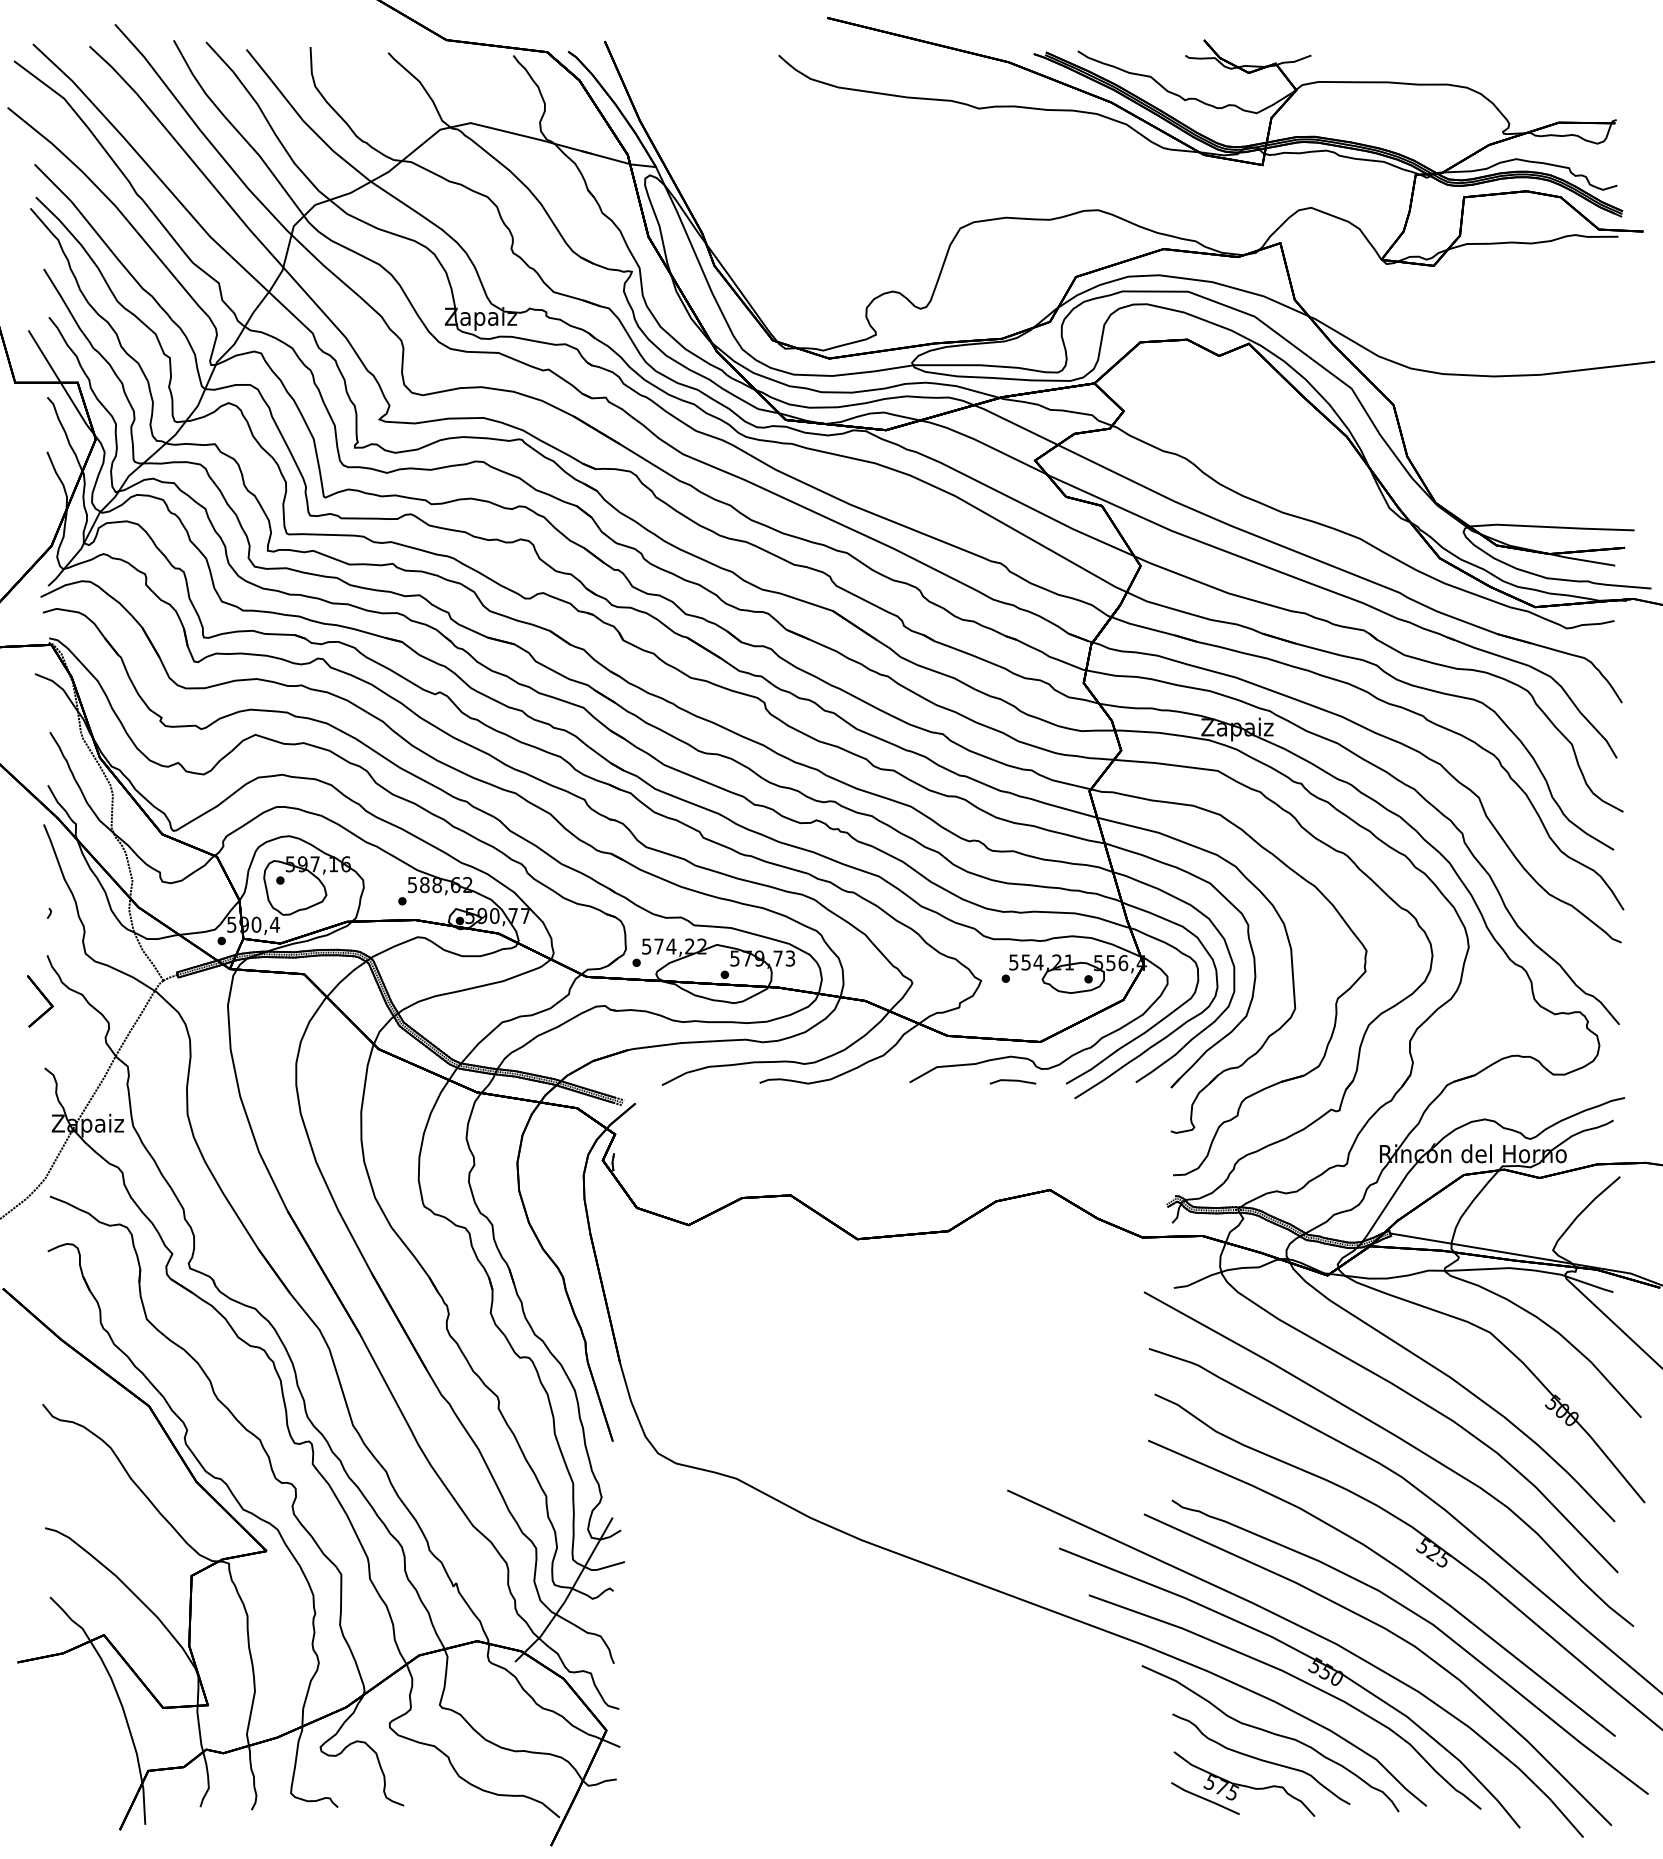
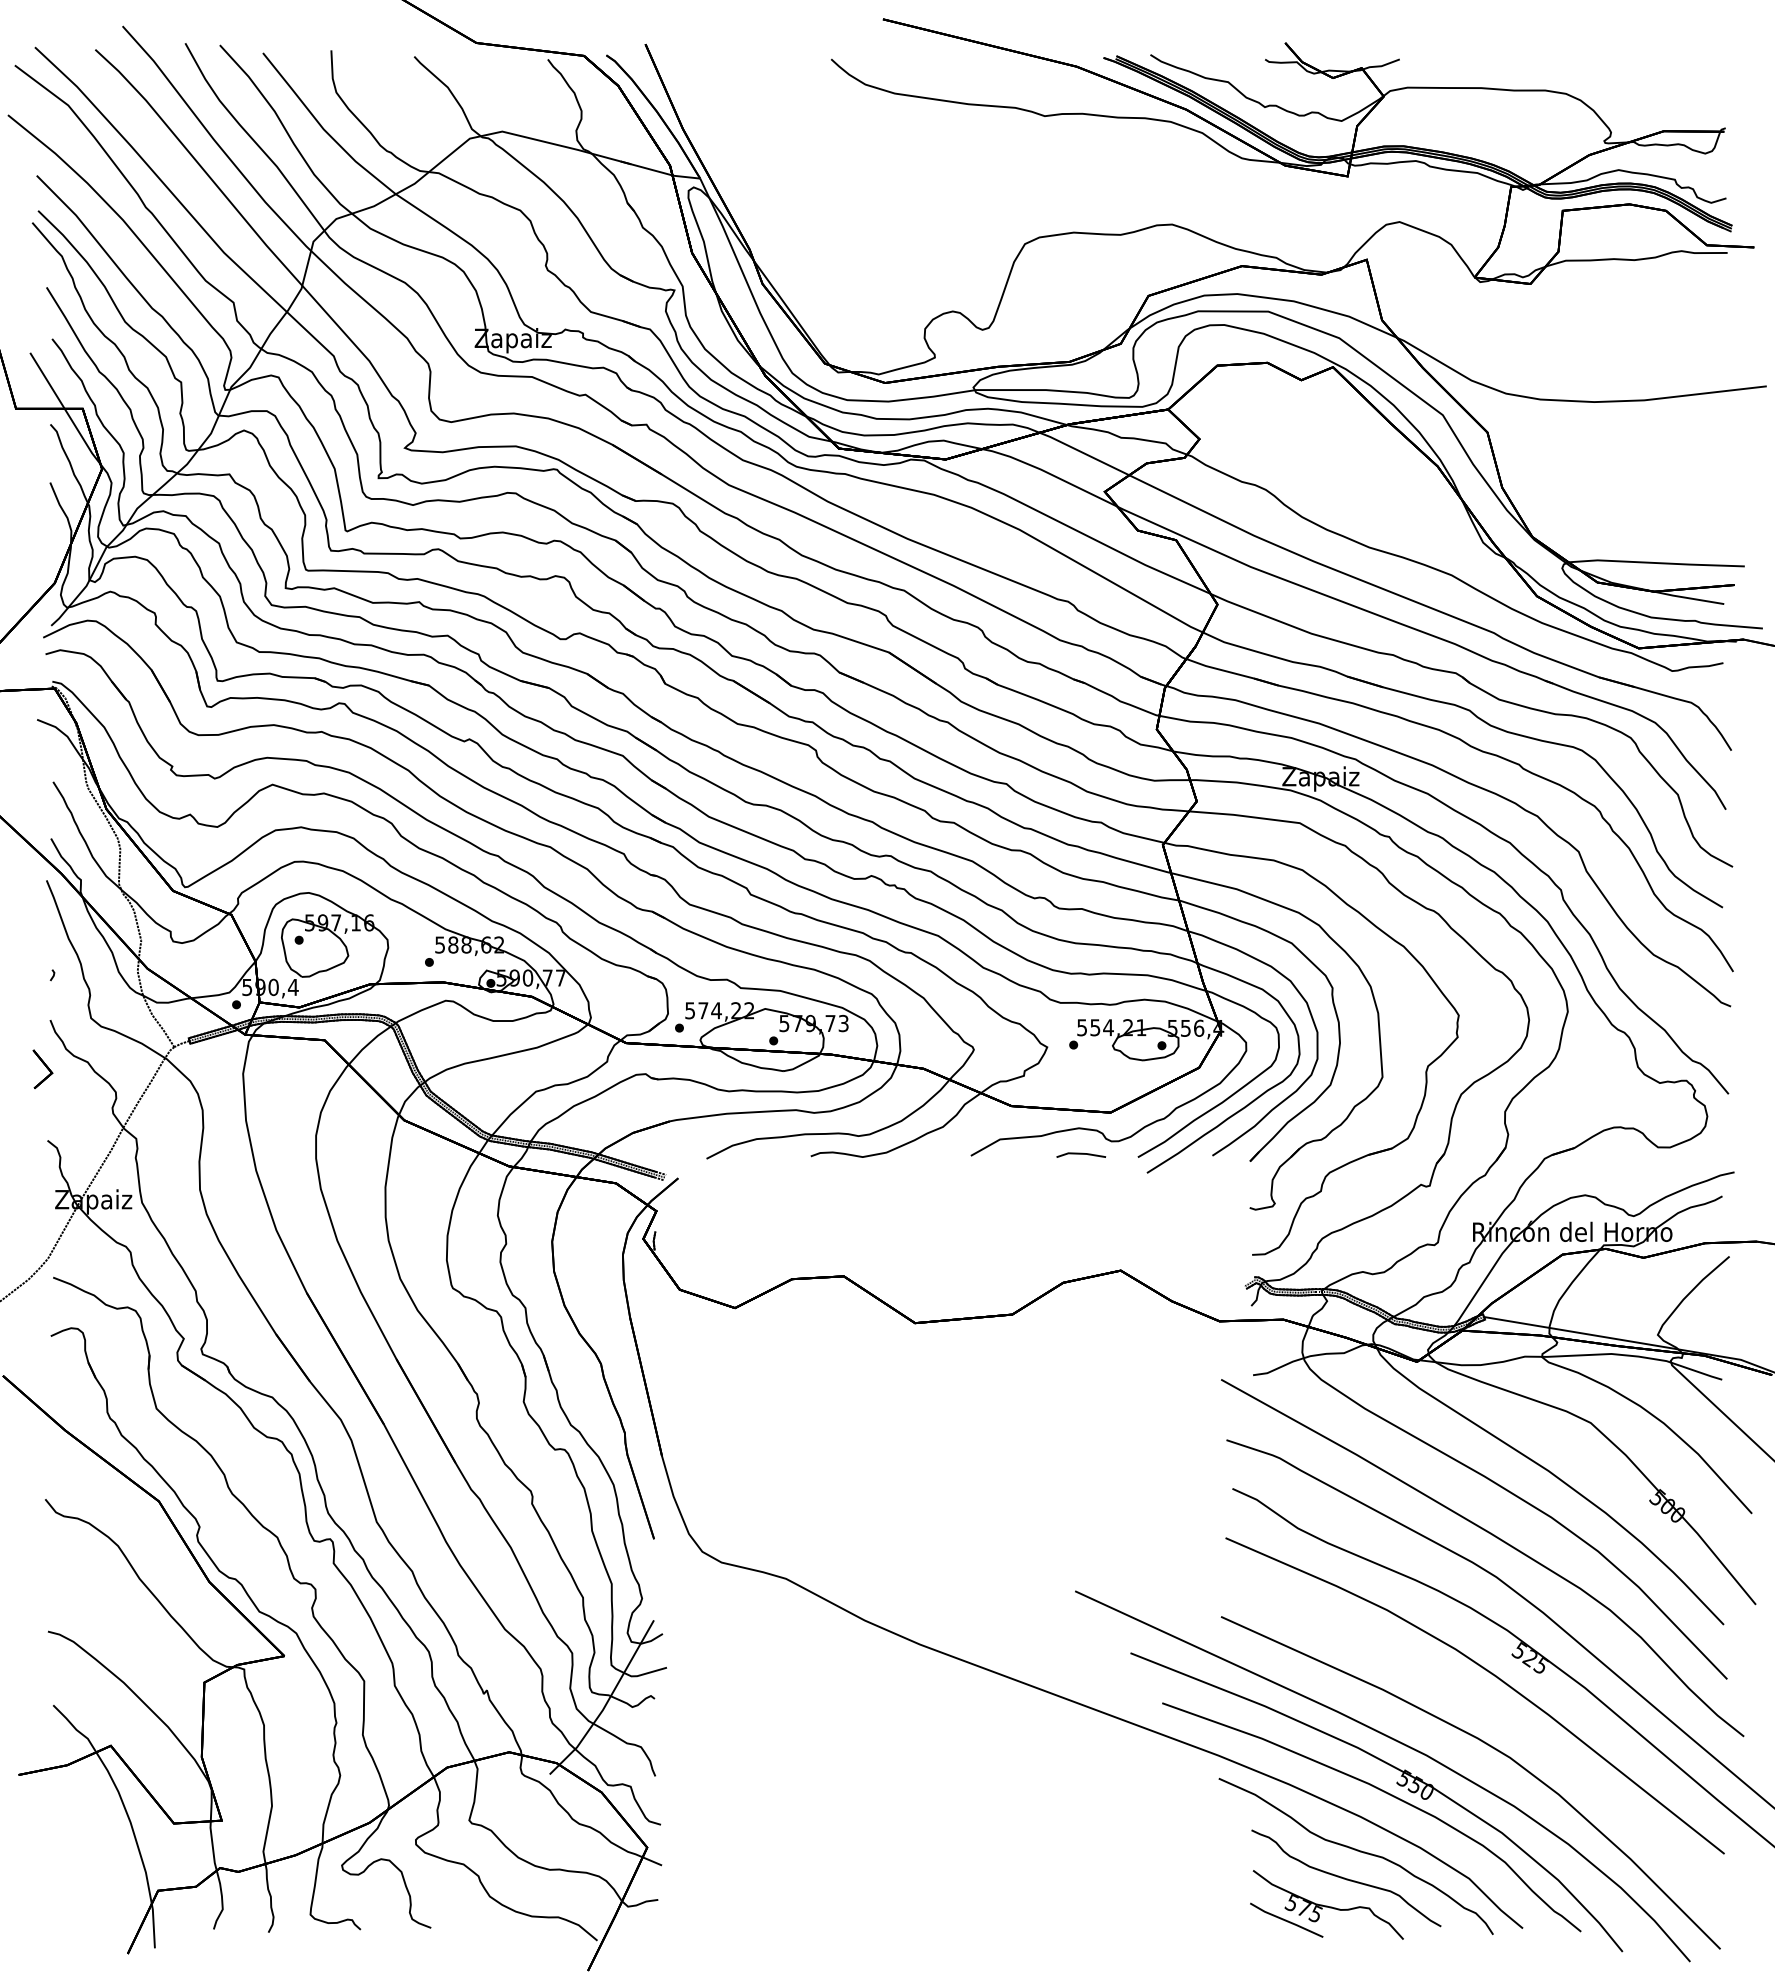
part: (39, 1001) -> (42, 1069), size x0.7
part: (1426, 1621) -> (1522, 1731), removed

